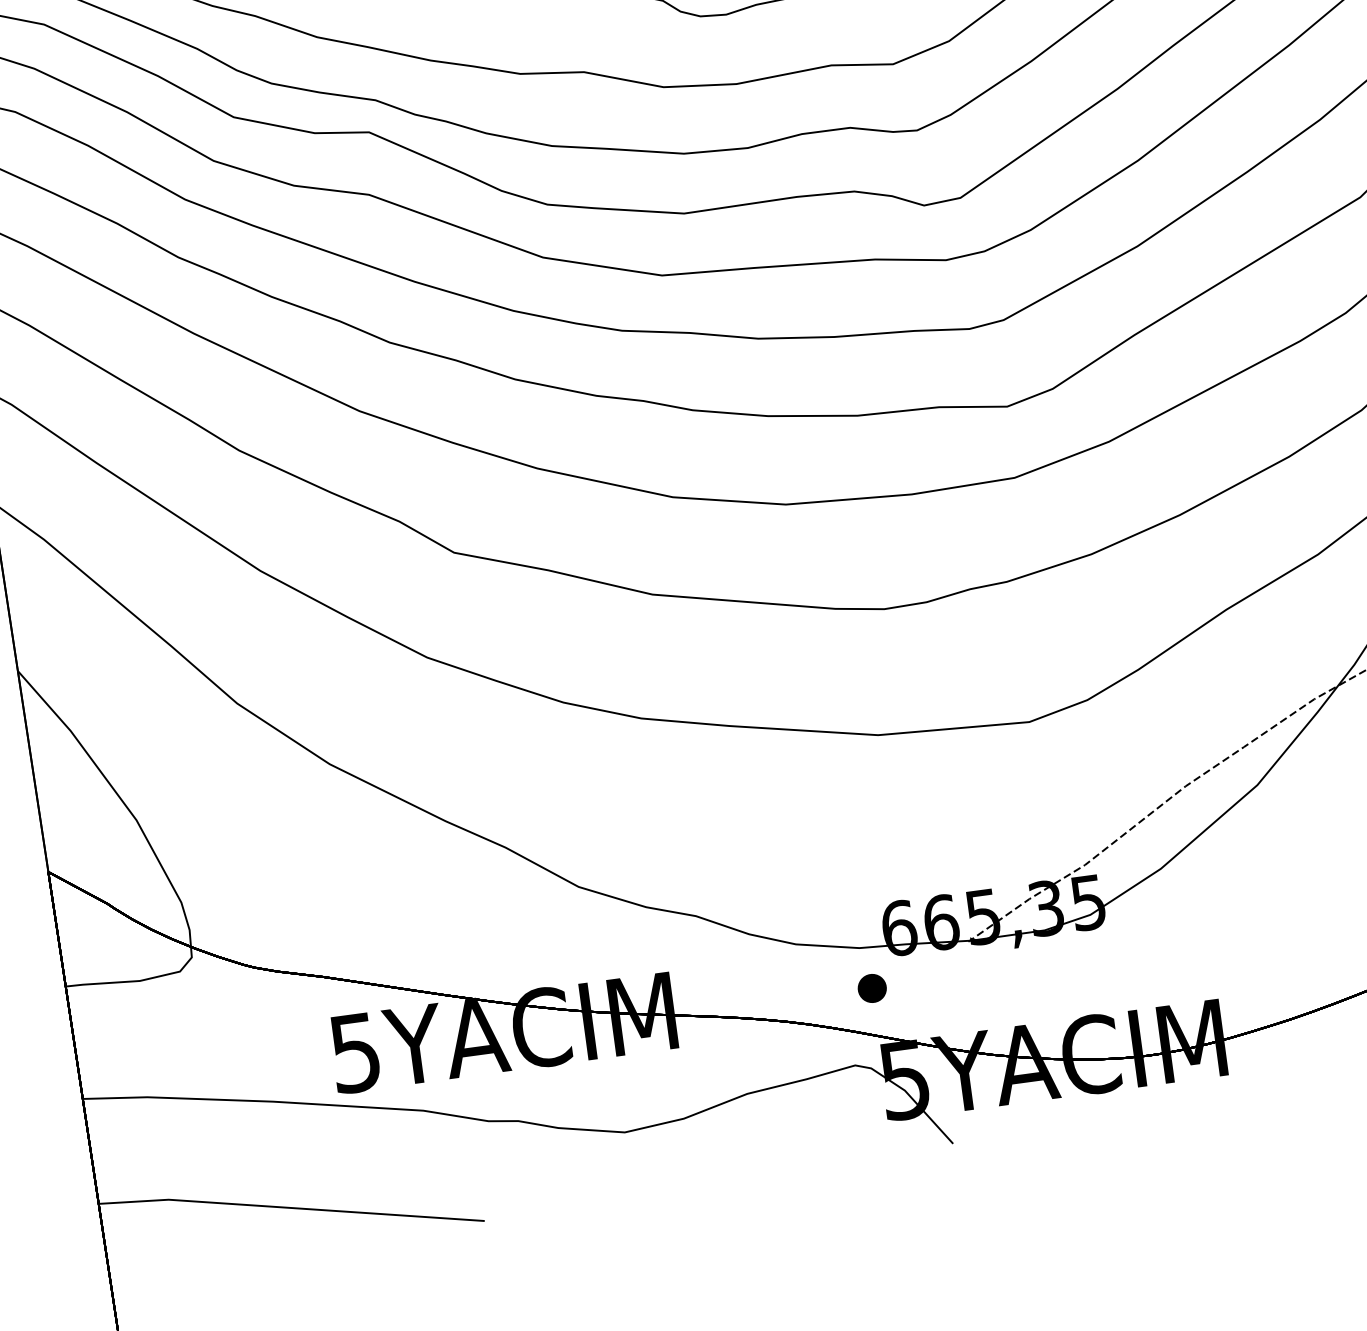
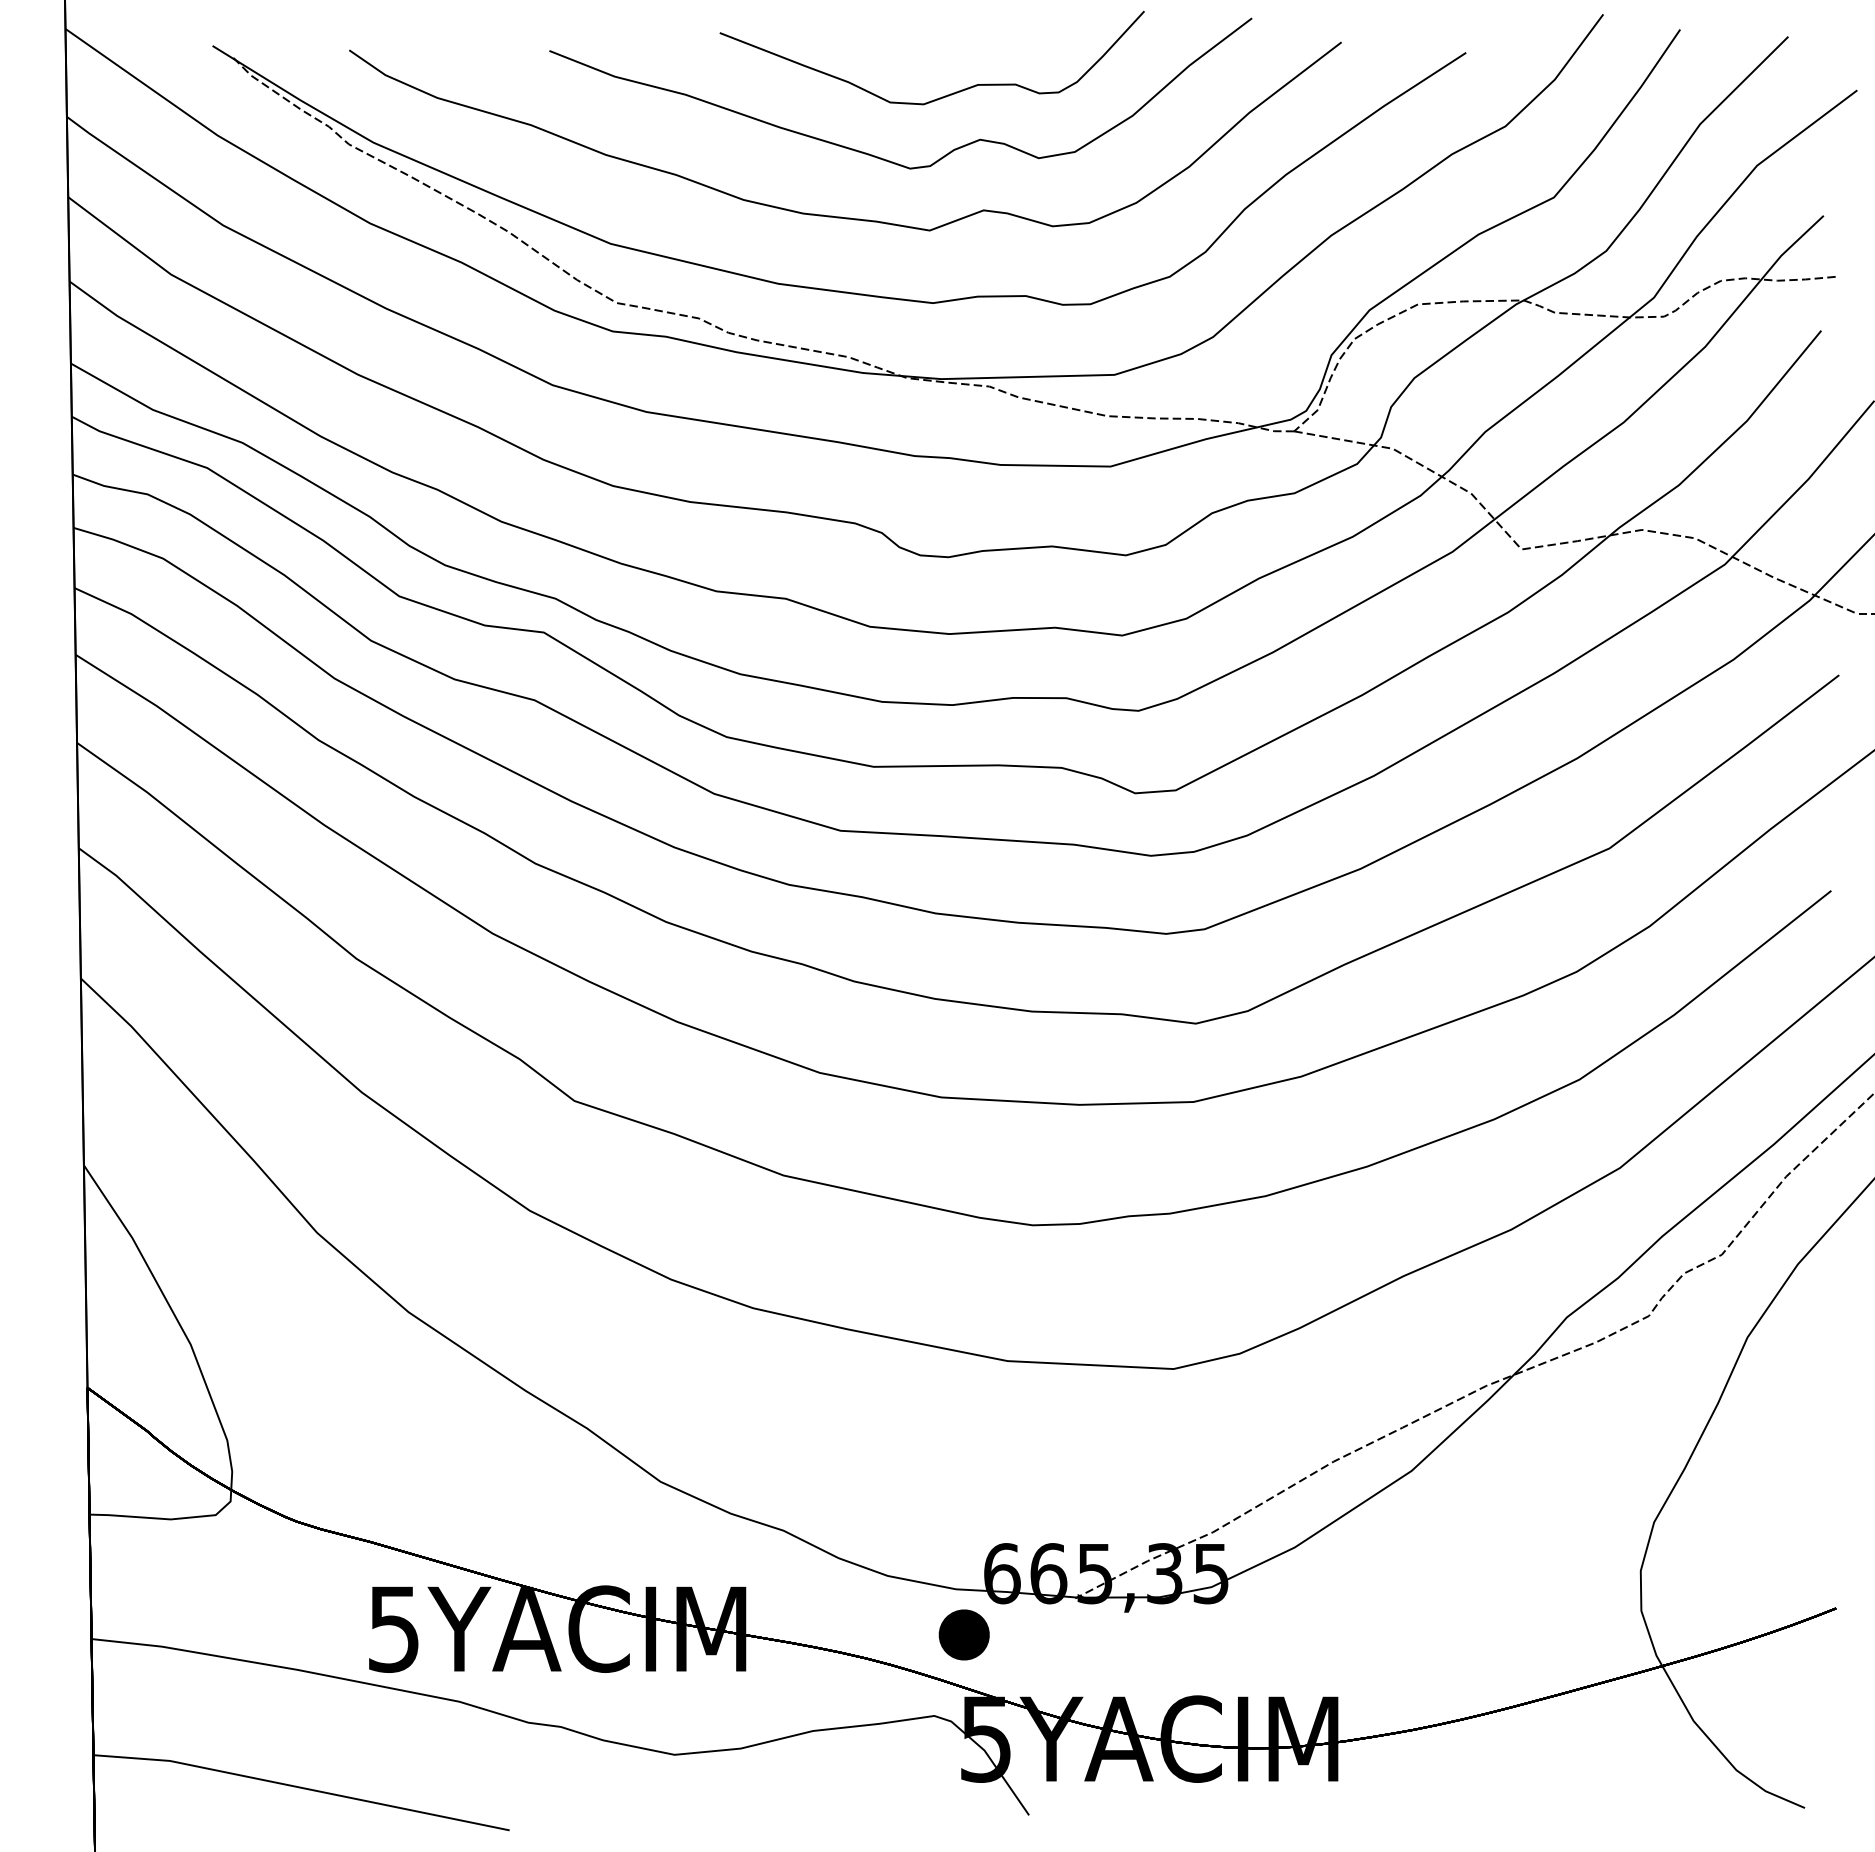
part: (871, 988) -> (963, 1634), size x1.6

